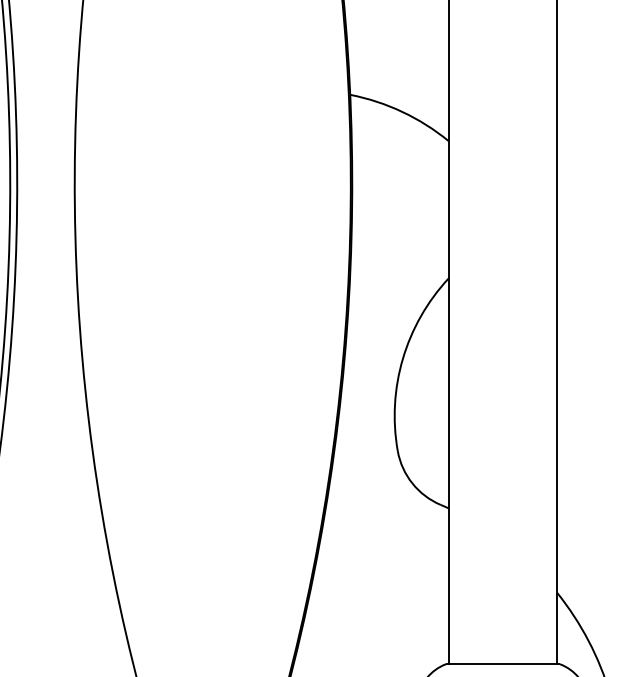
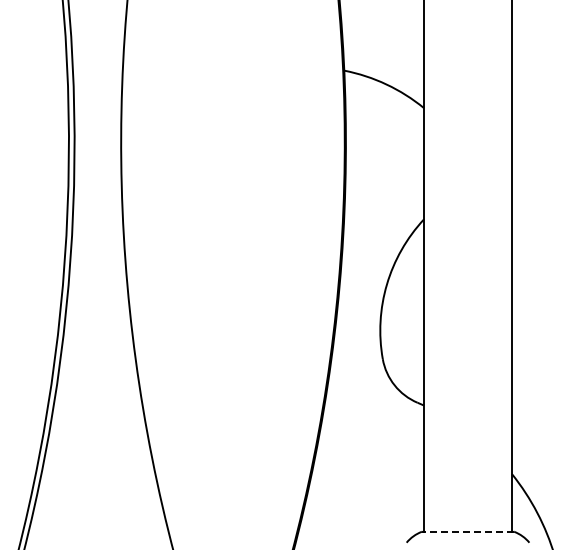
line: (503, 663) -> (468, 531), solid -> dashed

